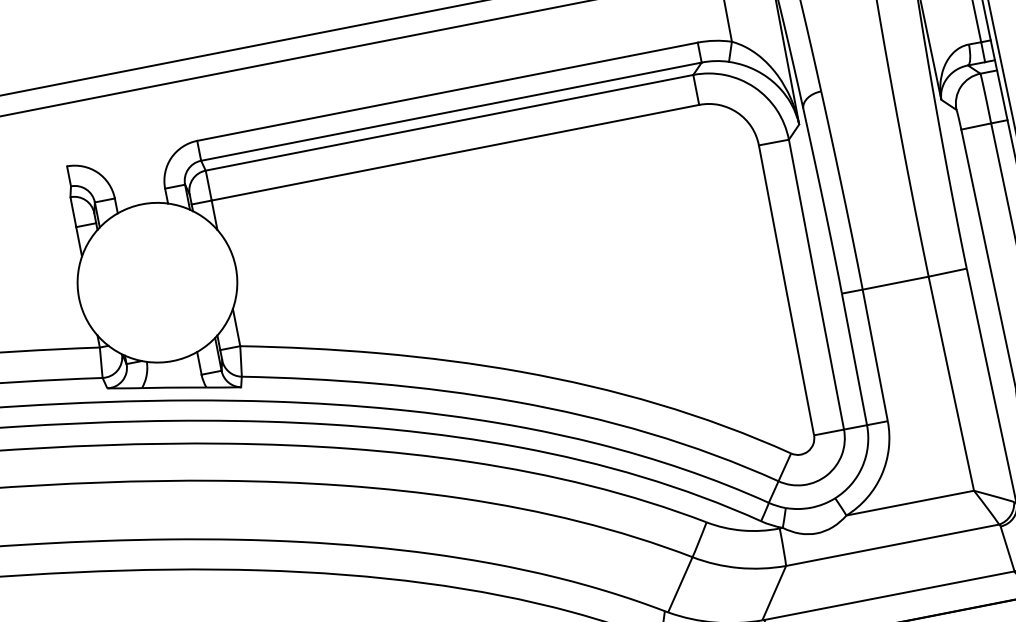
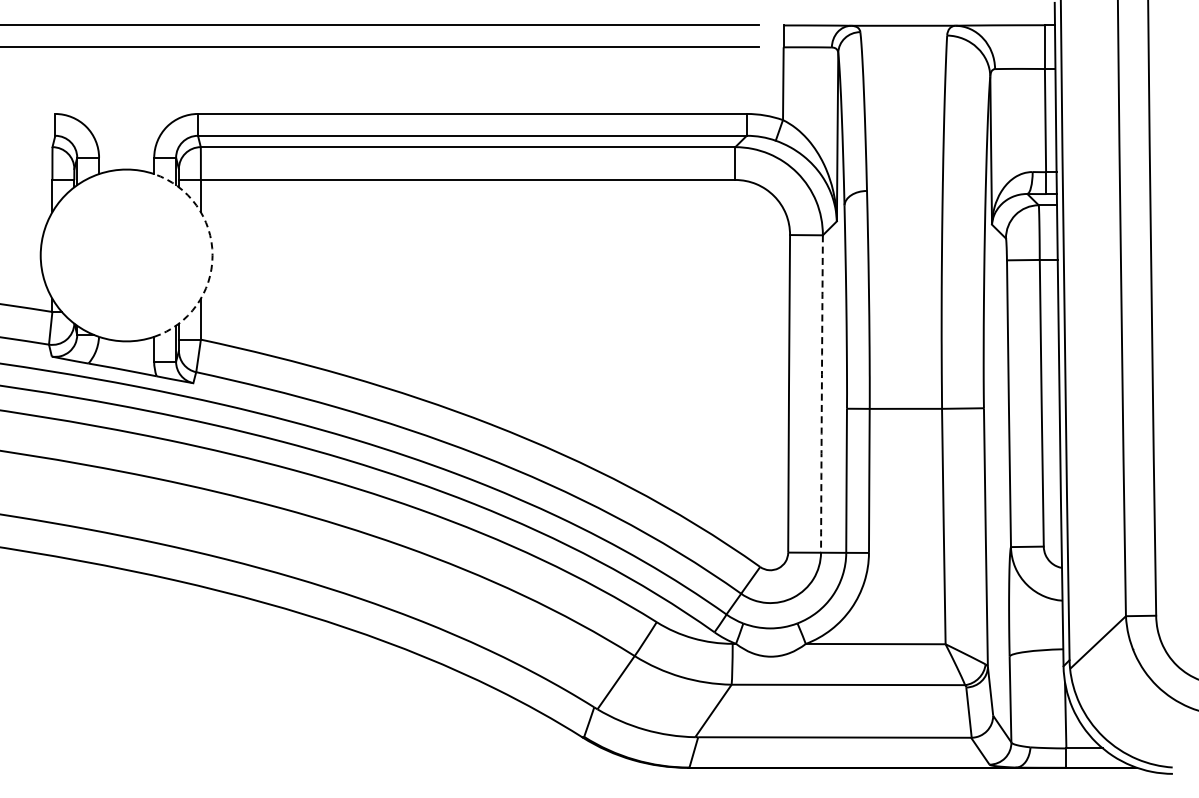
arc: (235, 267) -> (212, 255), solid -> dashed
arc: (816, 285) -> (821, 394), solid -> dashed

